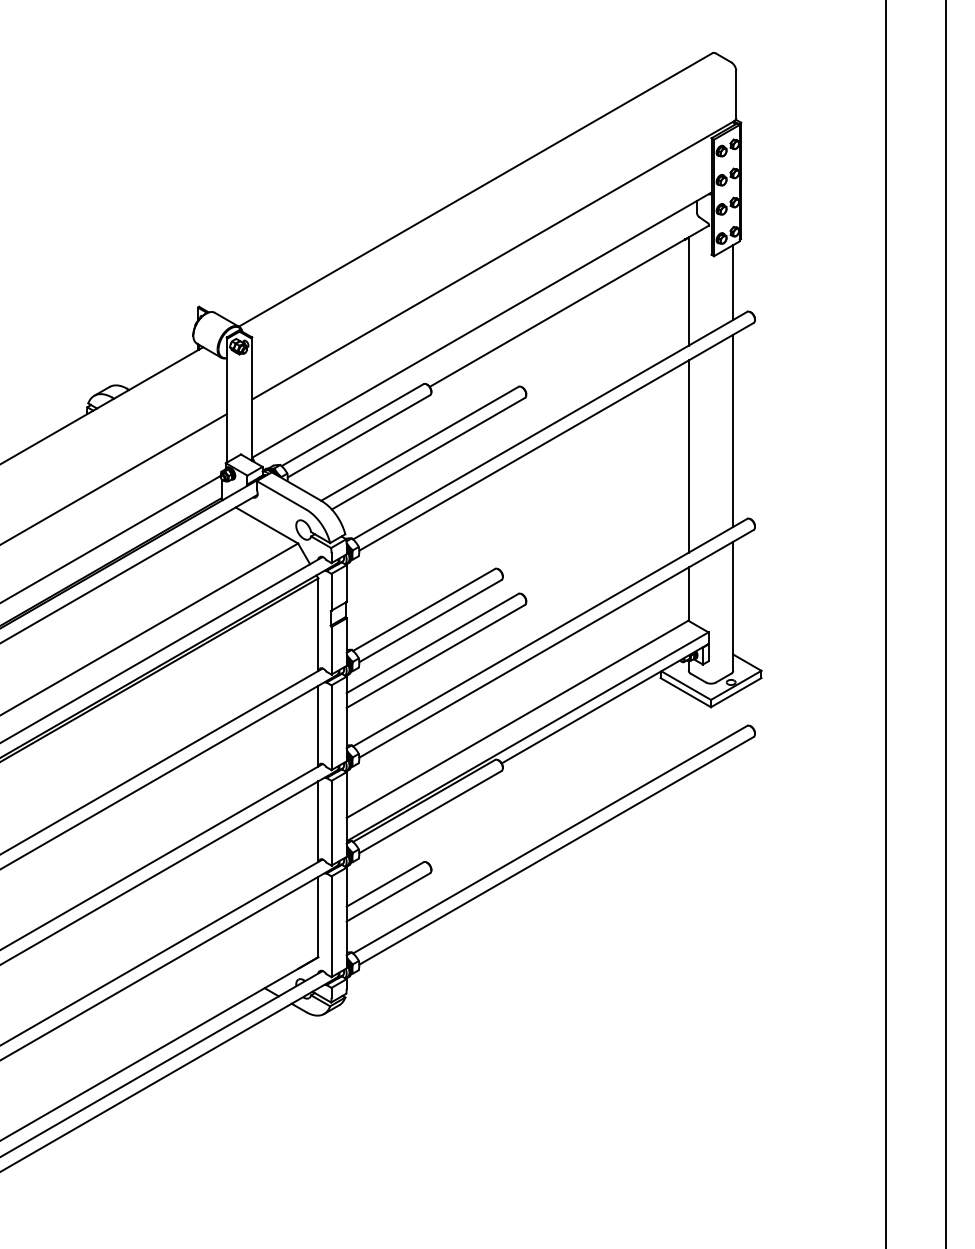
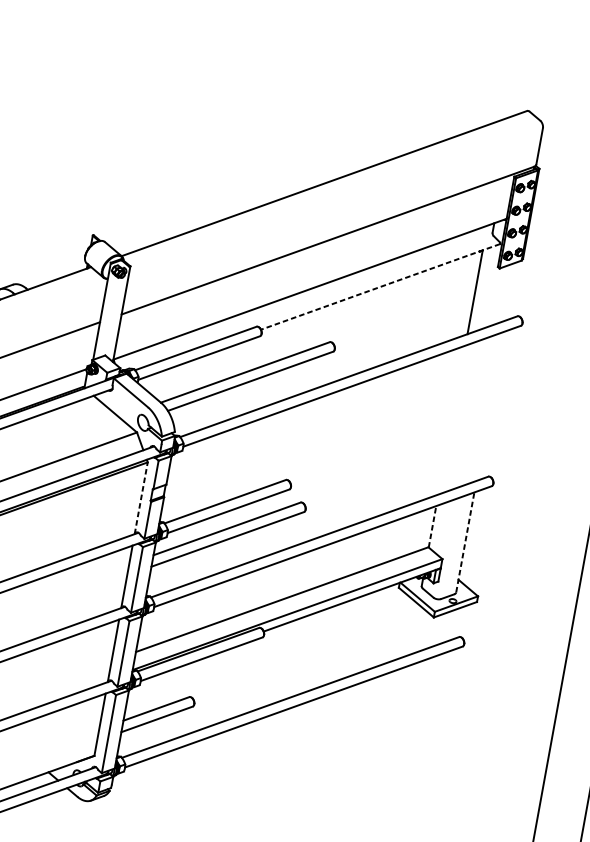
line: (733, 282) -> (511, 291), removed
line: (568, 306) -> (379, 286), solid -> dashed
line: (733, 430) -> (490, 406), removed
line: (688, 456) -> (451, 420), removed
line: (688, 594) -> (432, 526), solid -> dashed
line: (733, 606) -> (465, 542), solid -> dashed
line: (318, 624) -> (141, 498), solid -> dashed

